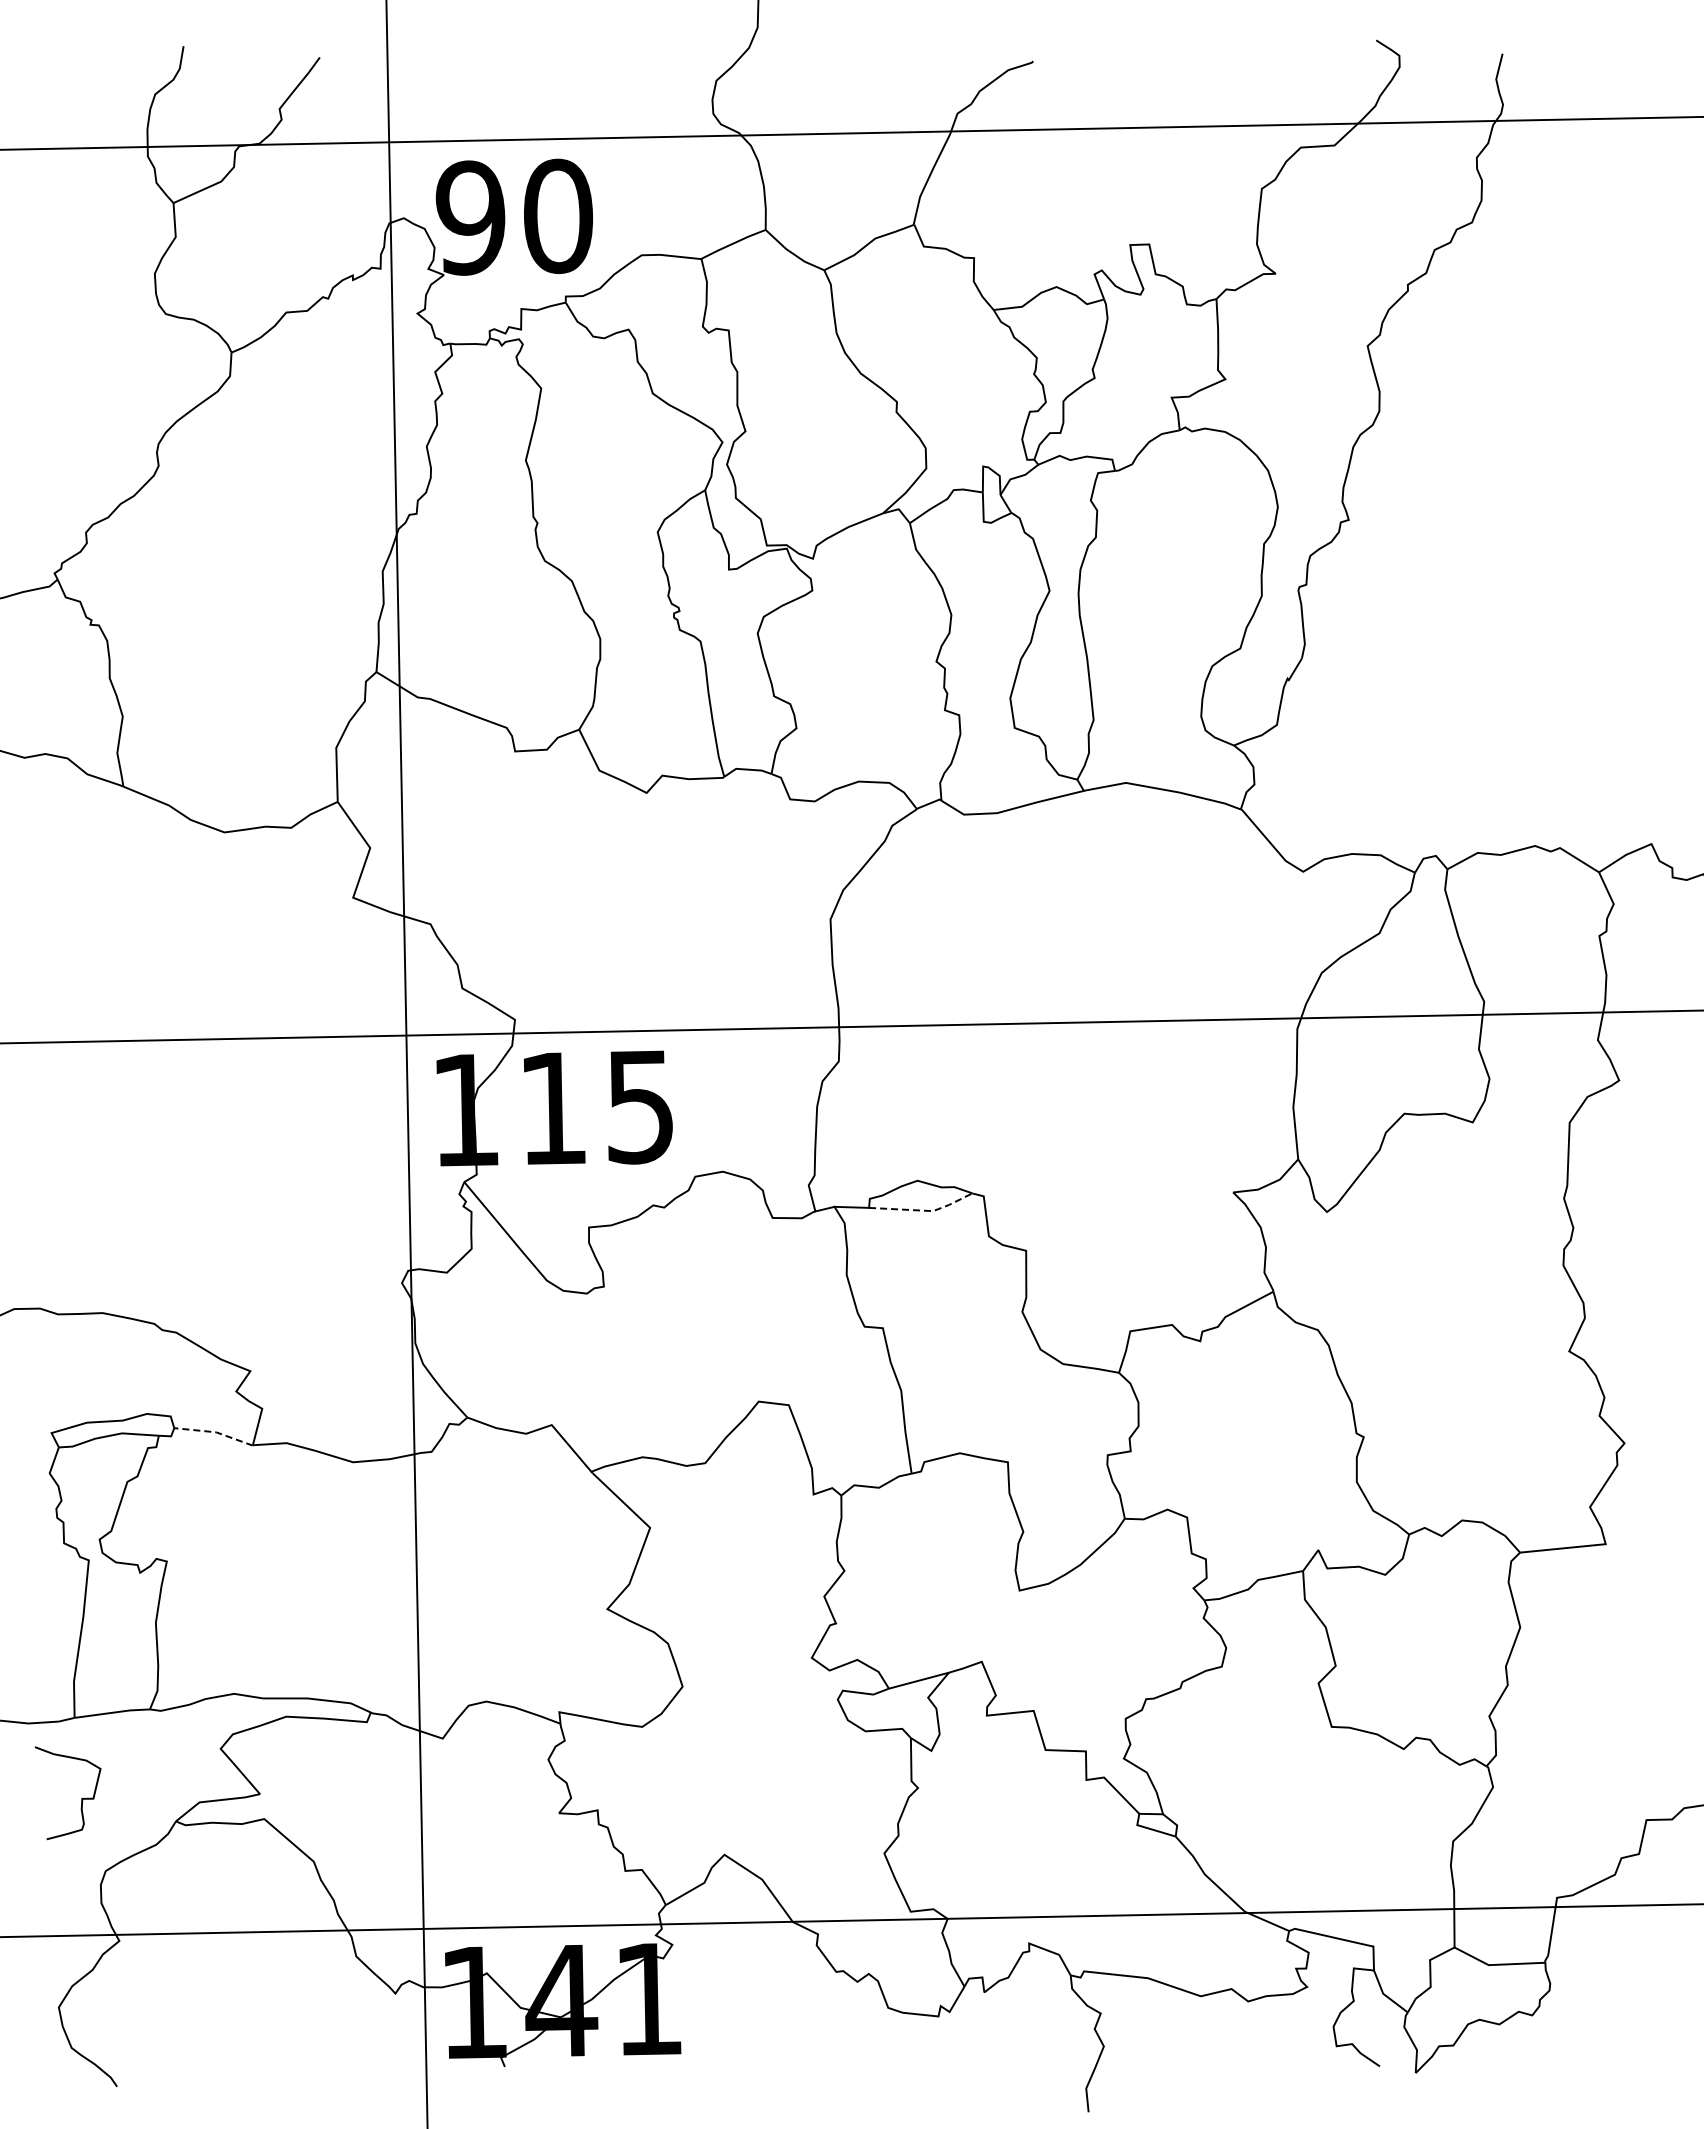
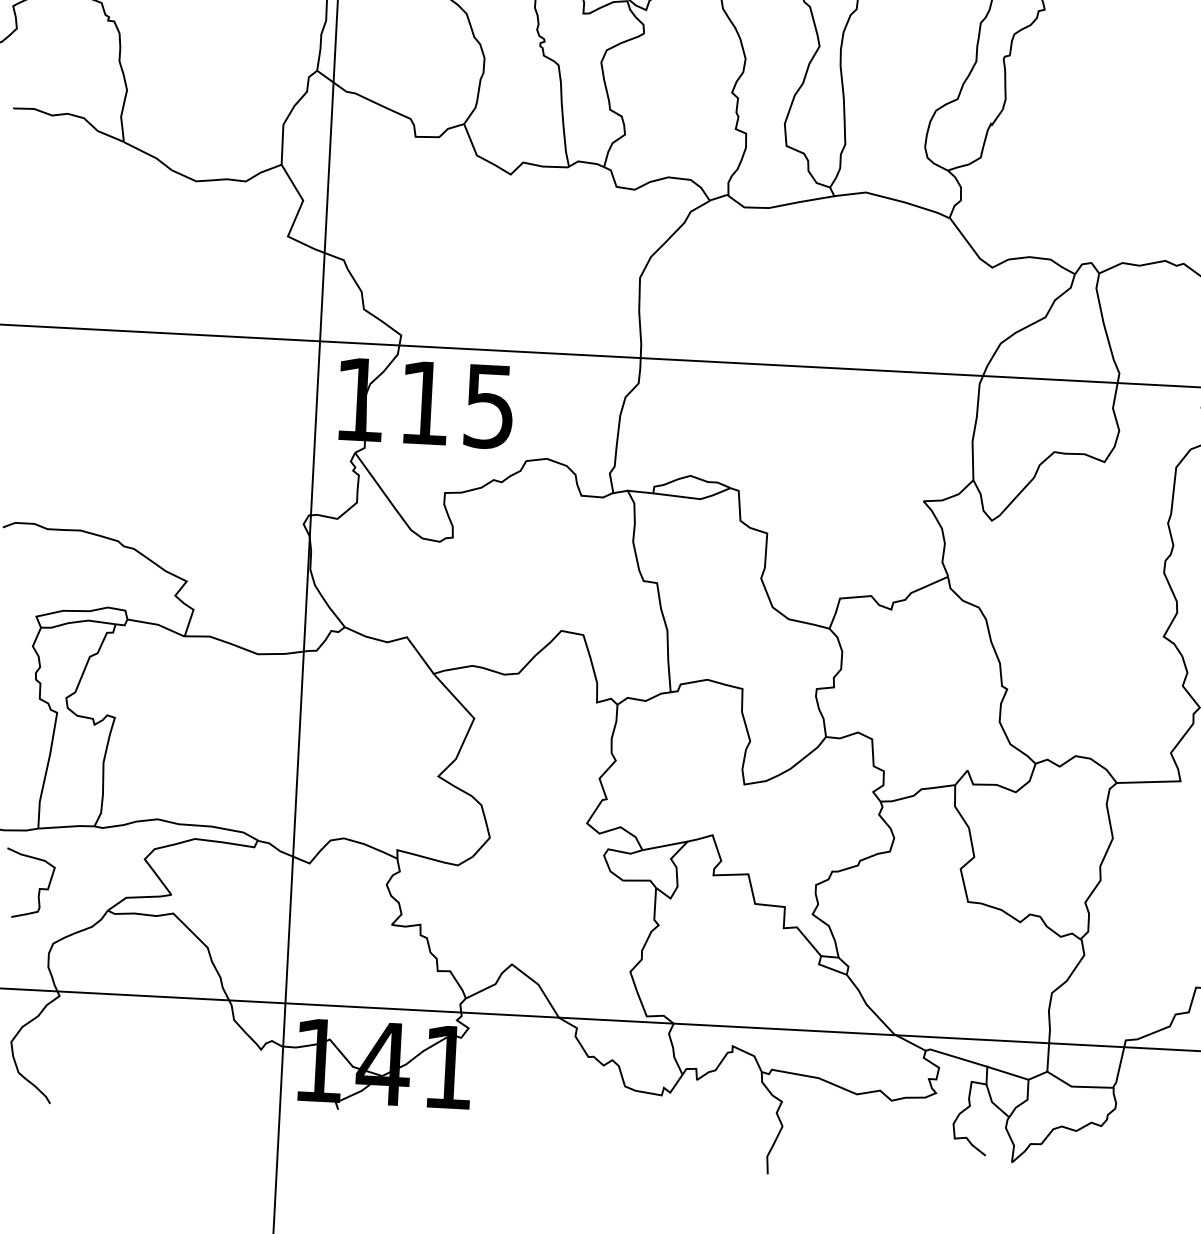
line: (924, 1210) -> (694, 498), dashed -> solid
line: (215, 1432) -> (157, 624), dashed -> solid
line: (1401, 1953) -> (1007, 1073), added

